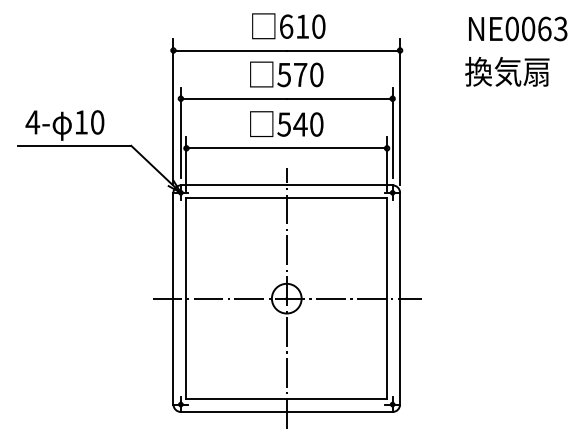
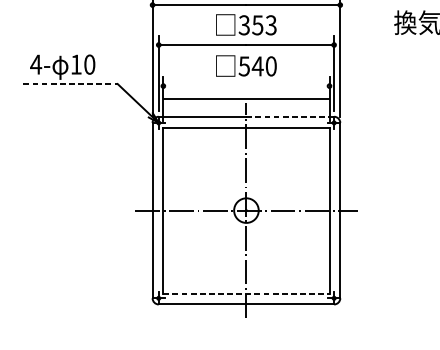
text: (300, 74) -> (257, 24), 570 -> 353
line: (74, 145) -> (70, 83), solid -> dashed
line: (286, 148) -> (246, 99), moved
line: (339, 185) -> (290, 116), solid -> dashed
line: (287, 398) -> (247, 293), solid -> dashed

